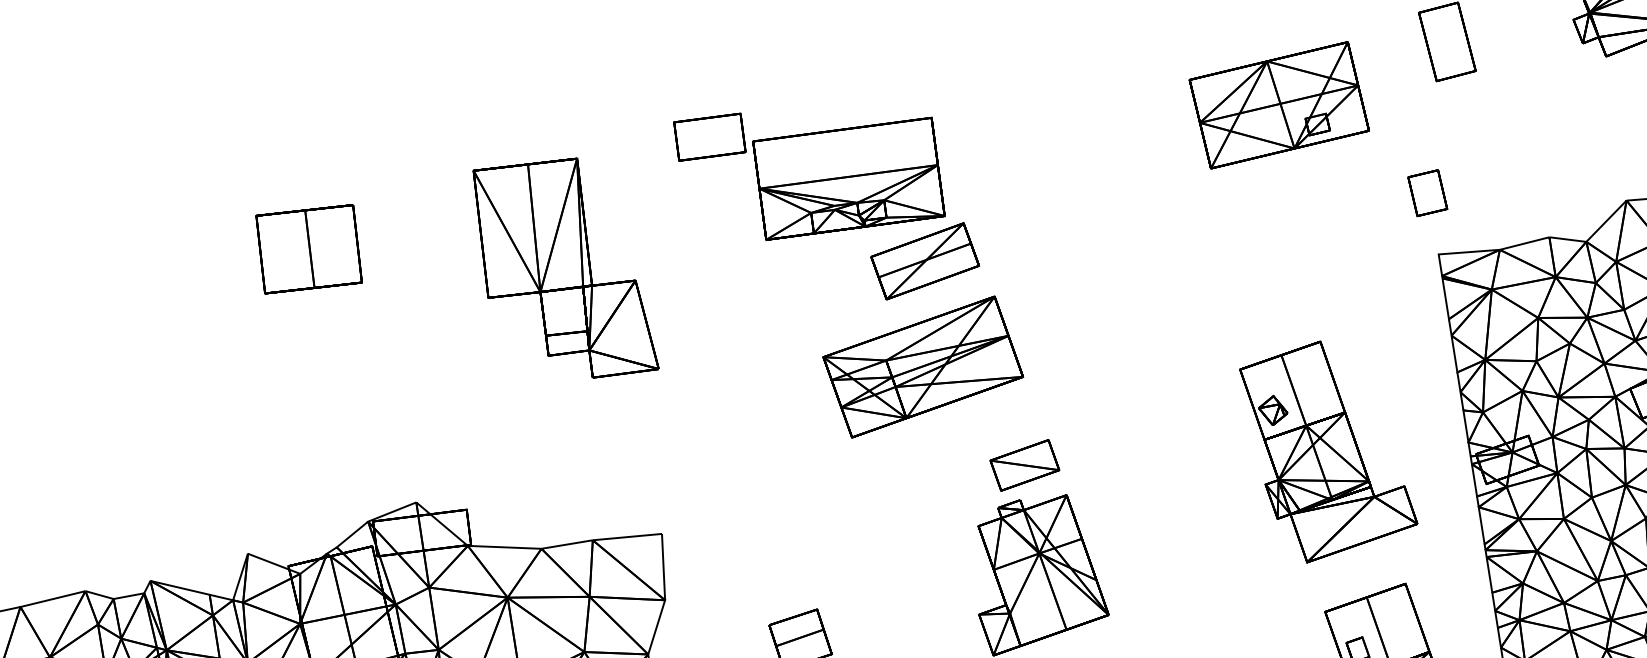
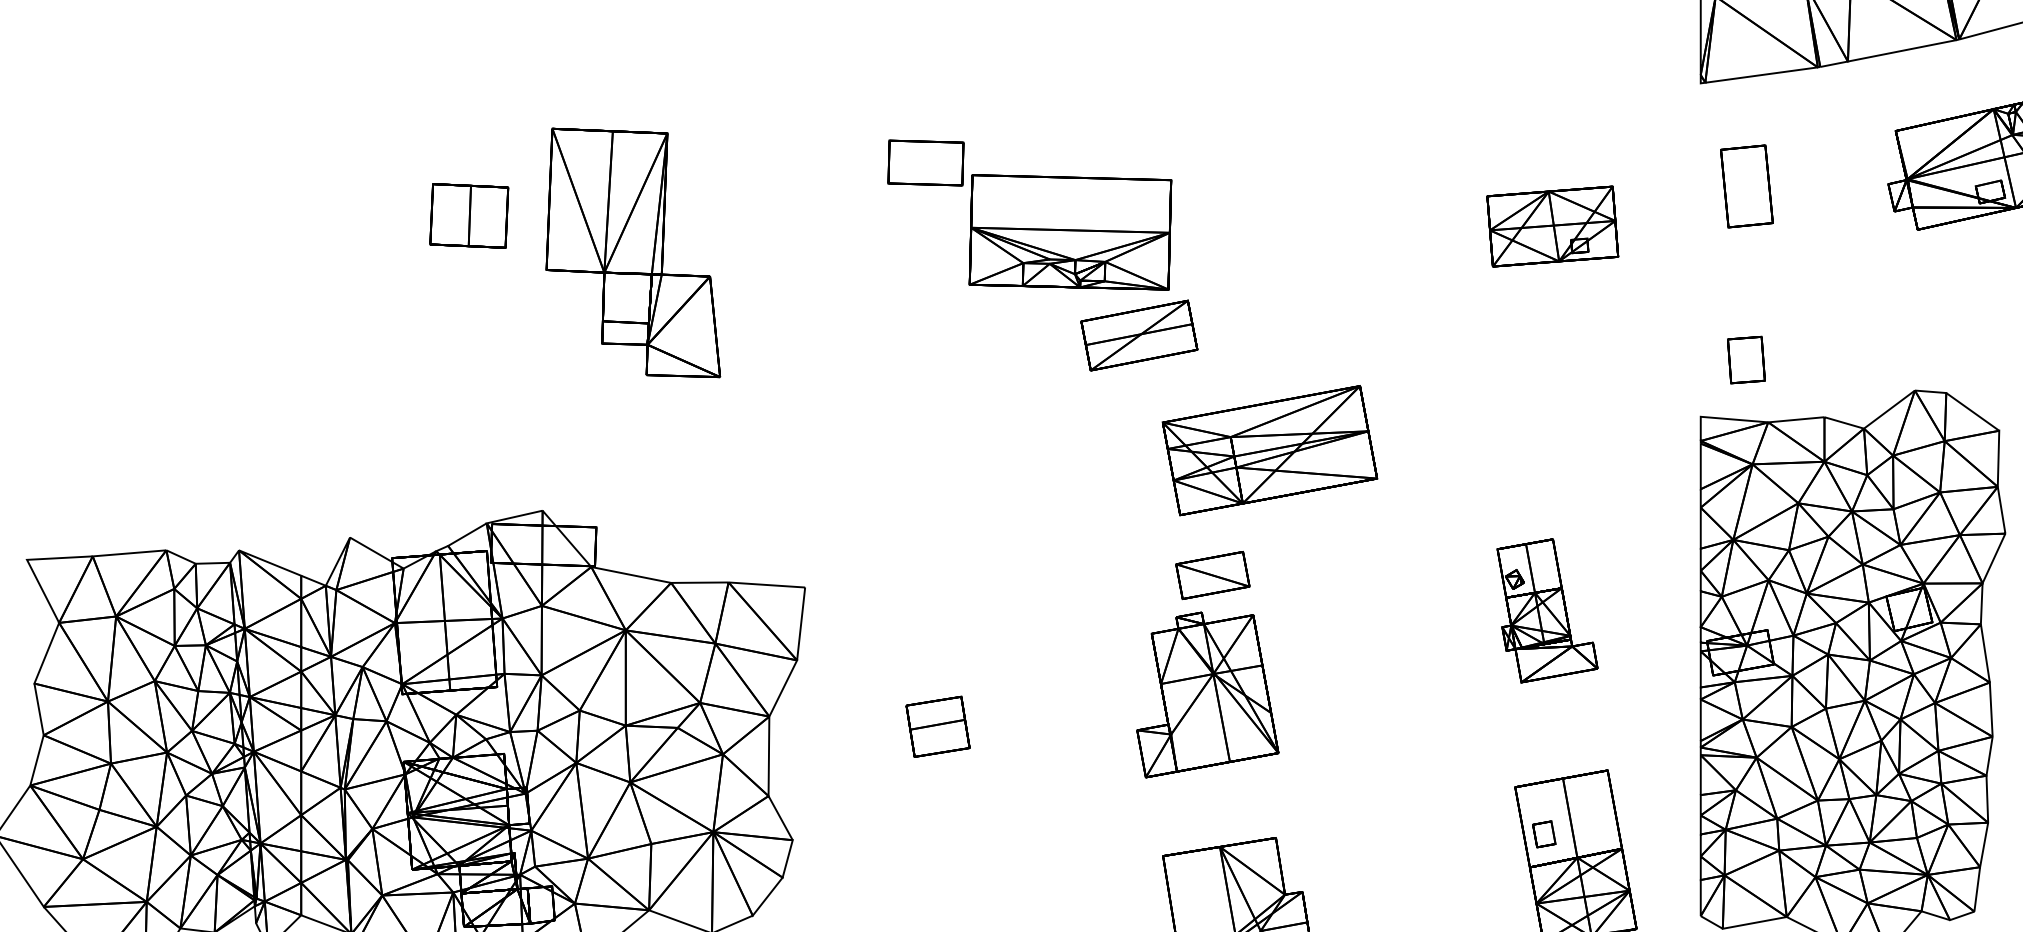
part: (1279, 105) -> (1552, 226), size x0.7
part: (1427, 192) -> (1746, 359), moved
part: (308, 248) -> (468, 215), size x0.7
part: (563, 269) -> (633, 252), moved
part: (922, 367) -> (1269, 450), moved
part: (1329, 449) -> (1547, 610), size x0.6

